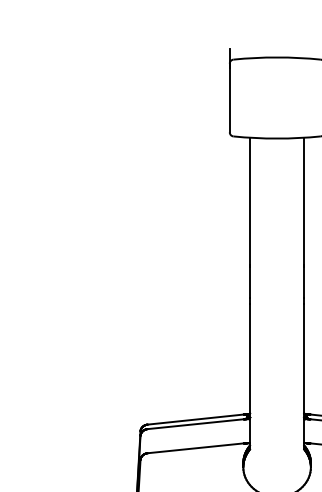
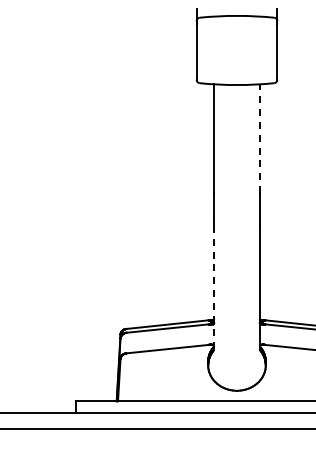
line: (304, 201) -> (260, 138), solid -> dashed
line: (249, 377) -> (213, 288), solid -> dashed

